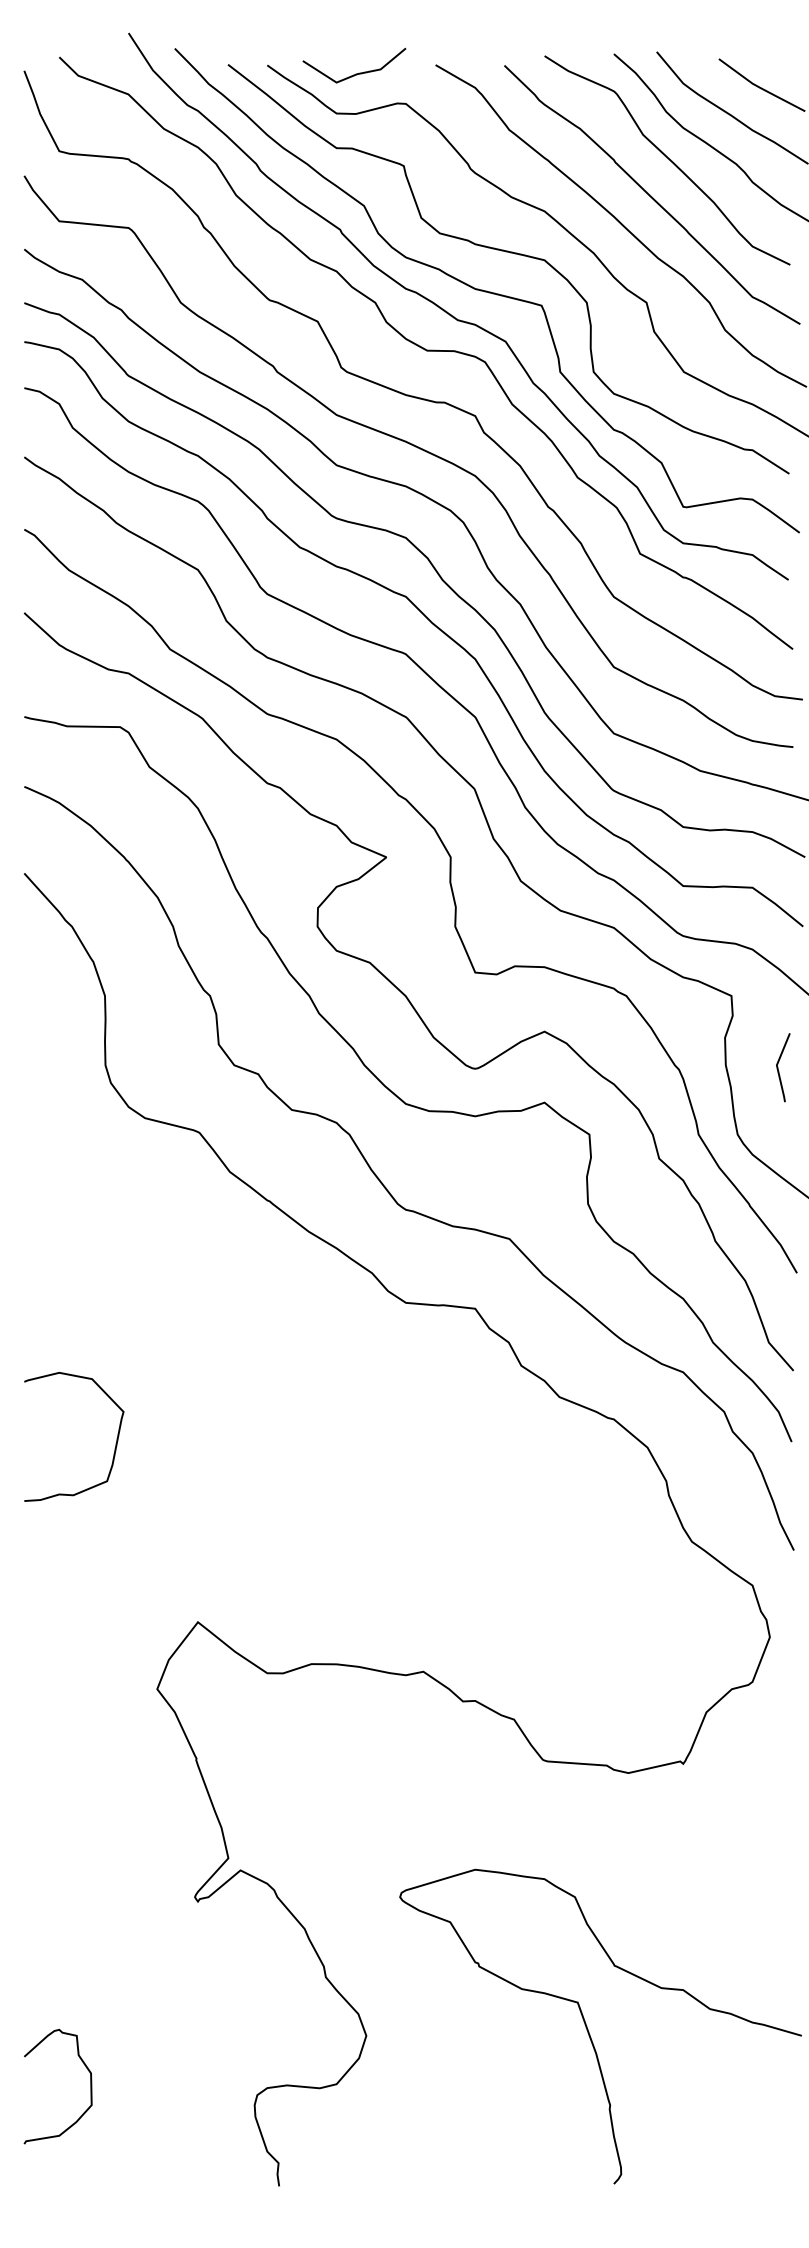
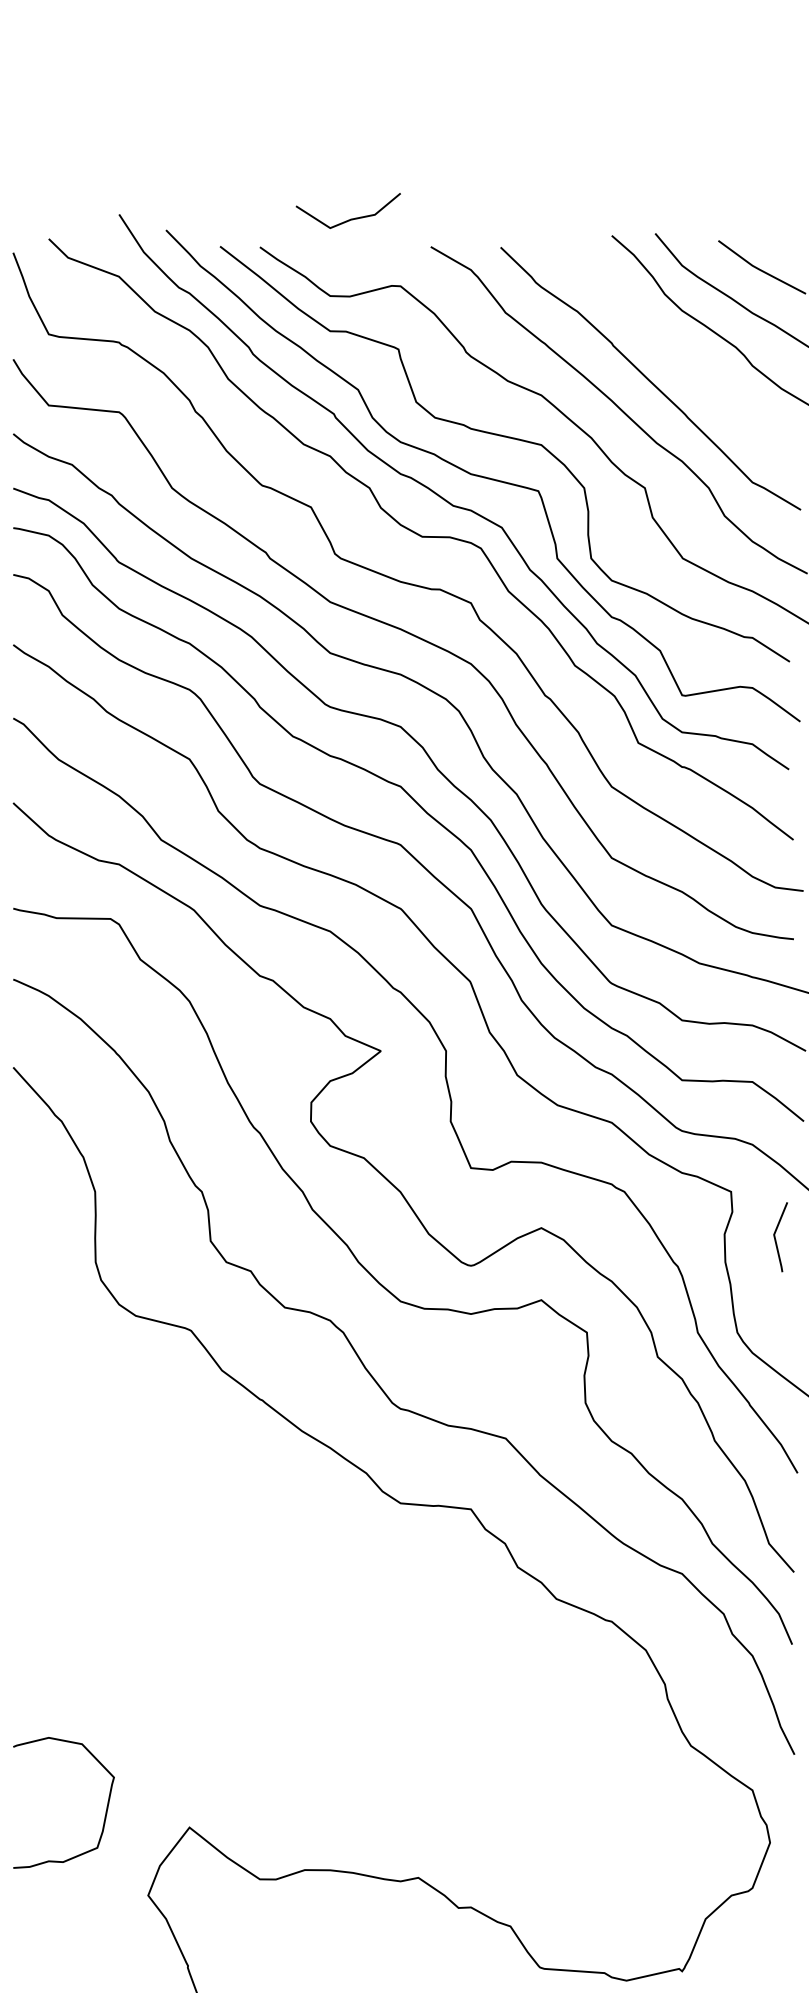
line: (355, 73) -> (349, 218), moved
curve: (668, 159) -> (667, 342), removed
line: (778, 1067) -> (775, 1237), moved
curve: (115, 1443) -> (105, 1809), moved

